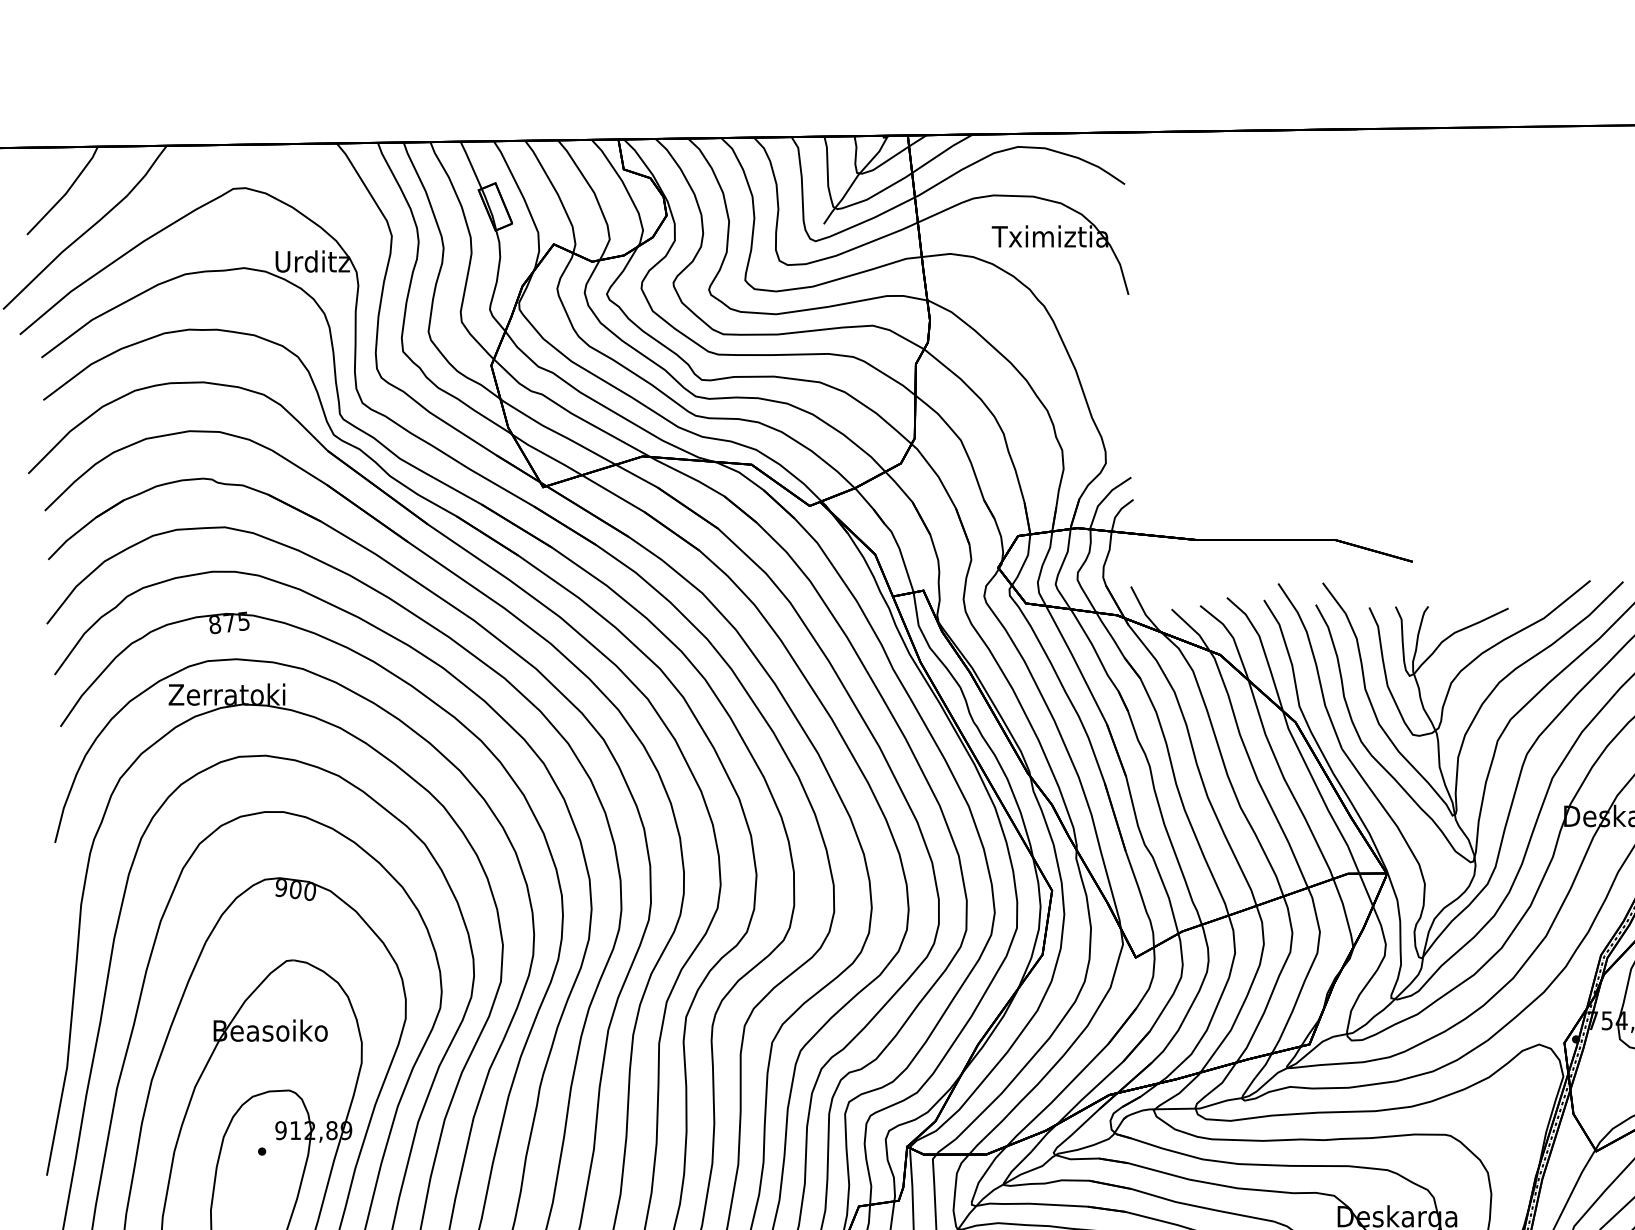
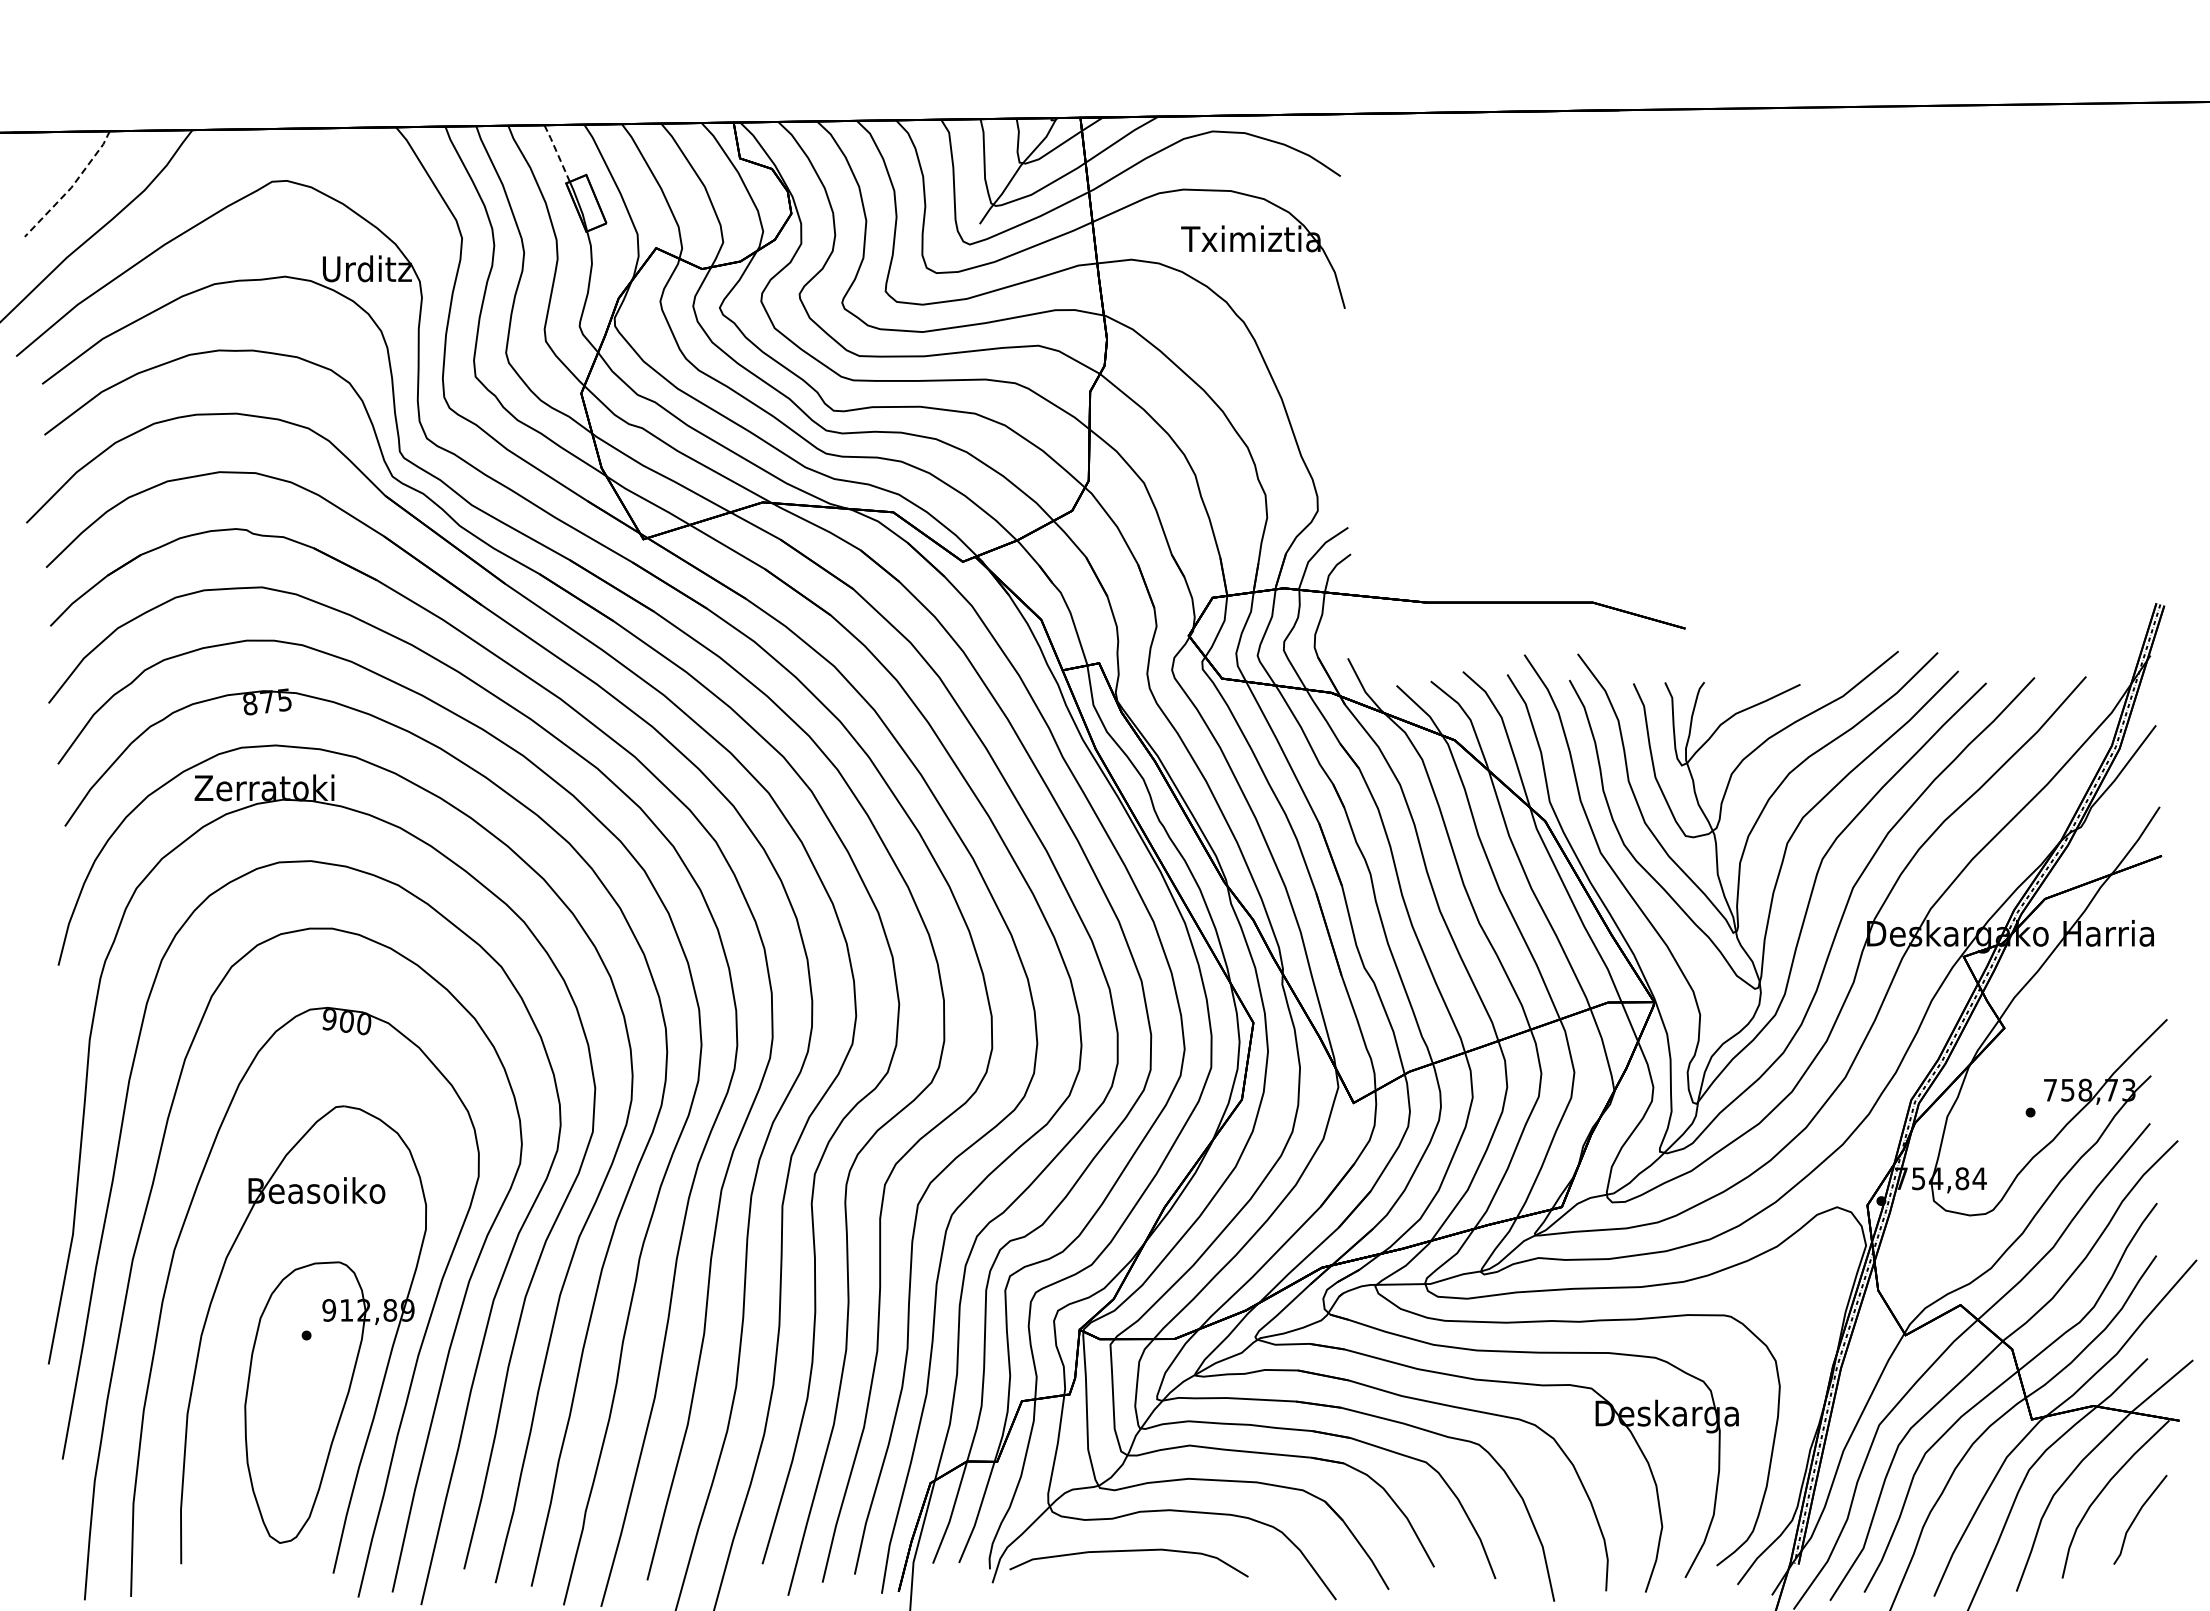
line: (471, 164) -> (557, 152), solid -> dashed
line: (65, 193) -> (71, 187), solid -> dashed

